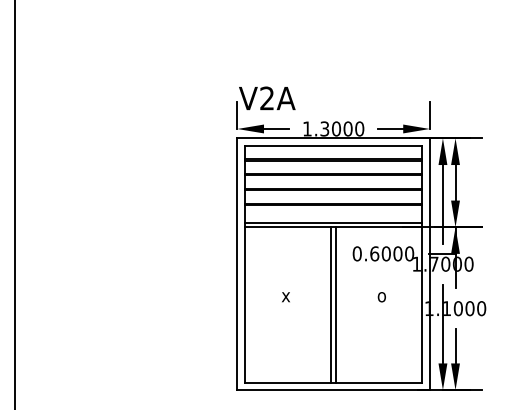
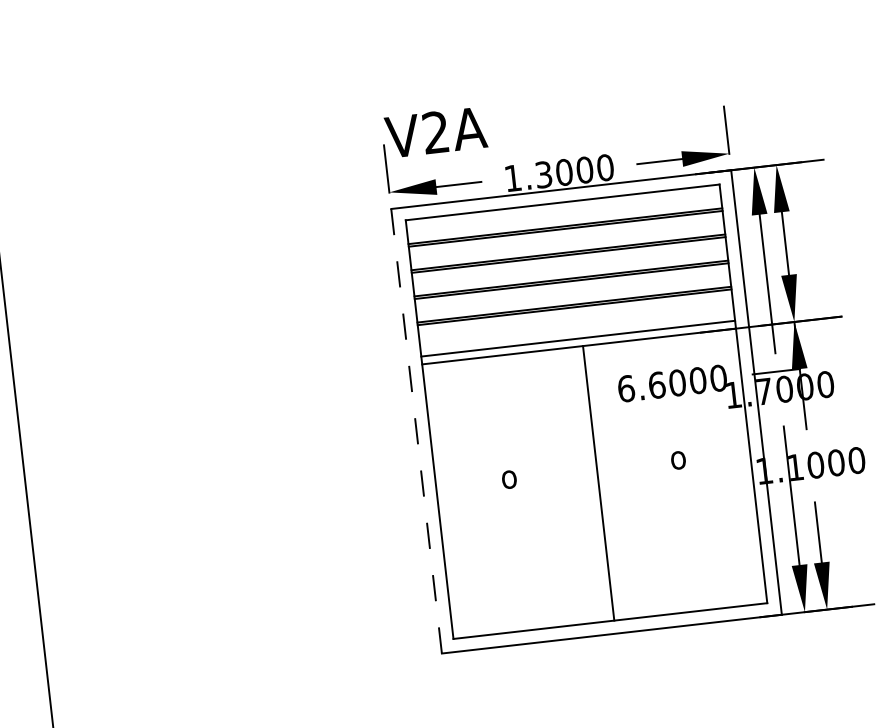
text: (357, 253) -> (626, 388), 0.6000 -> 6.6000
line: (237, 264) -> (416, 431), solid -> dashed
text: (286, 297) -> (510, 480), x -> o
line: (331, 304) -> (590, 483), removed

